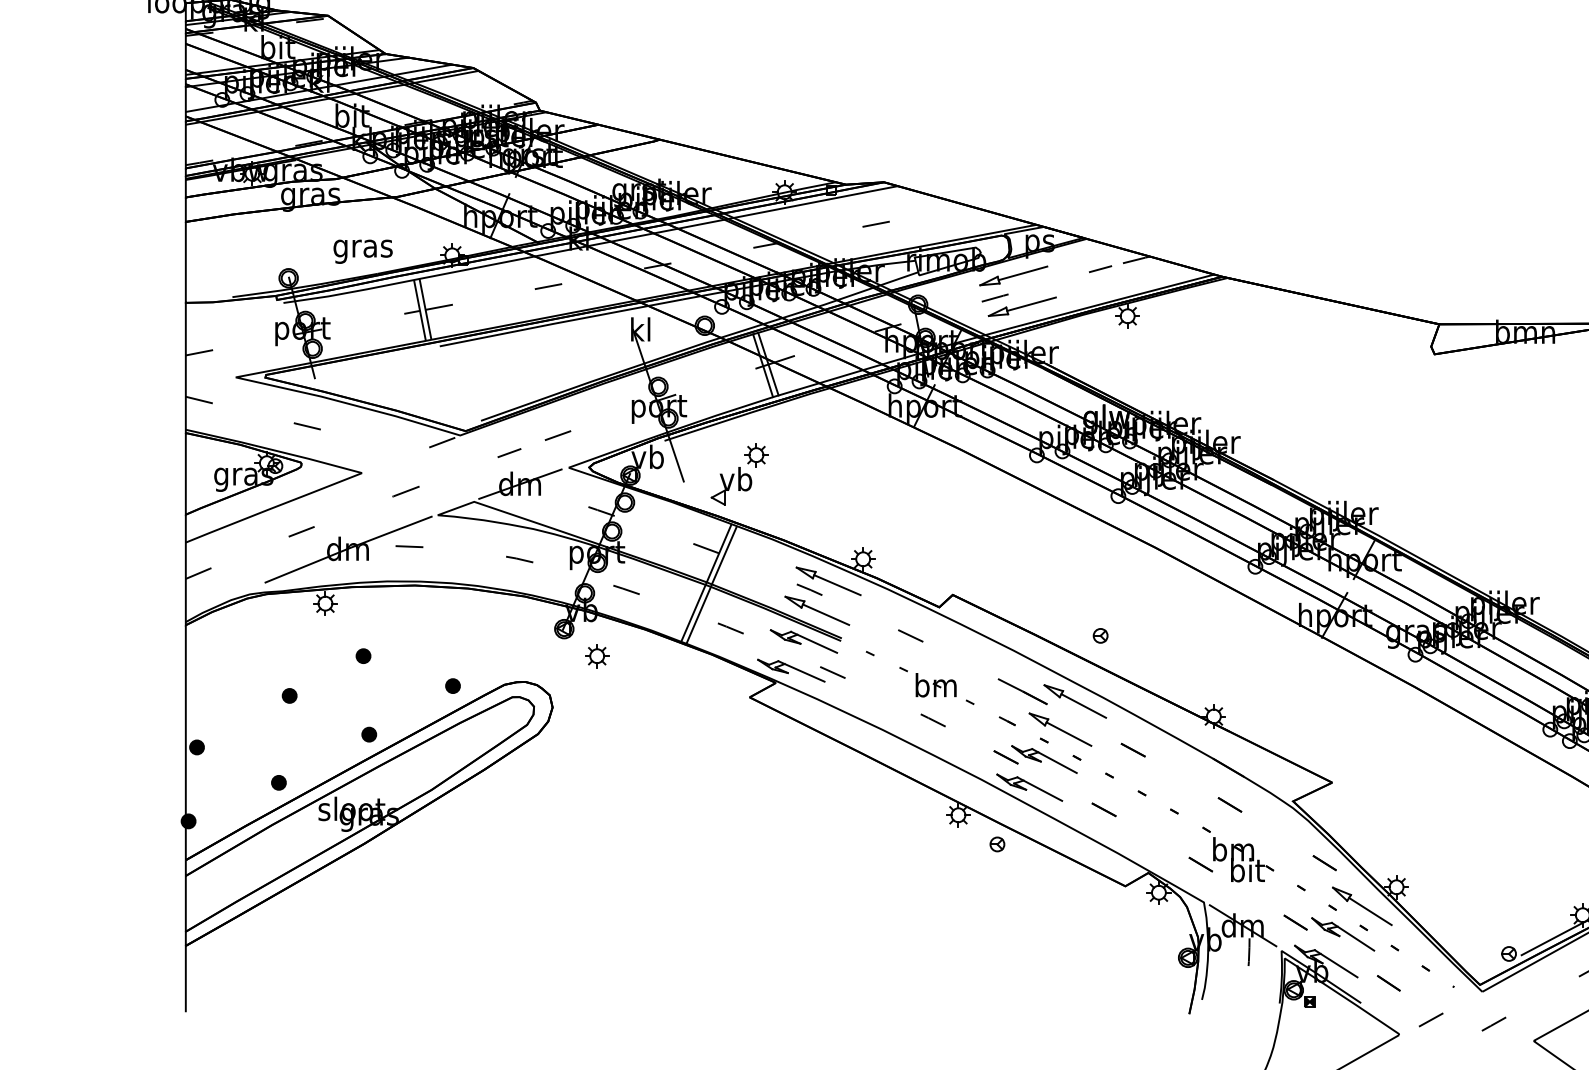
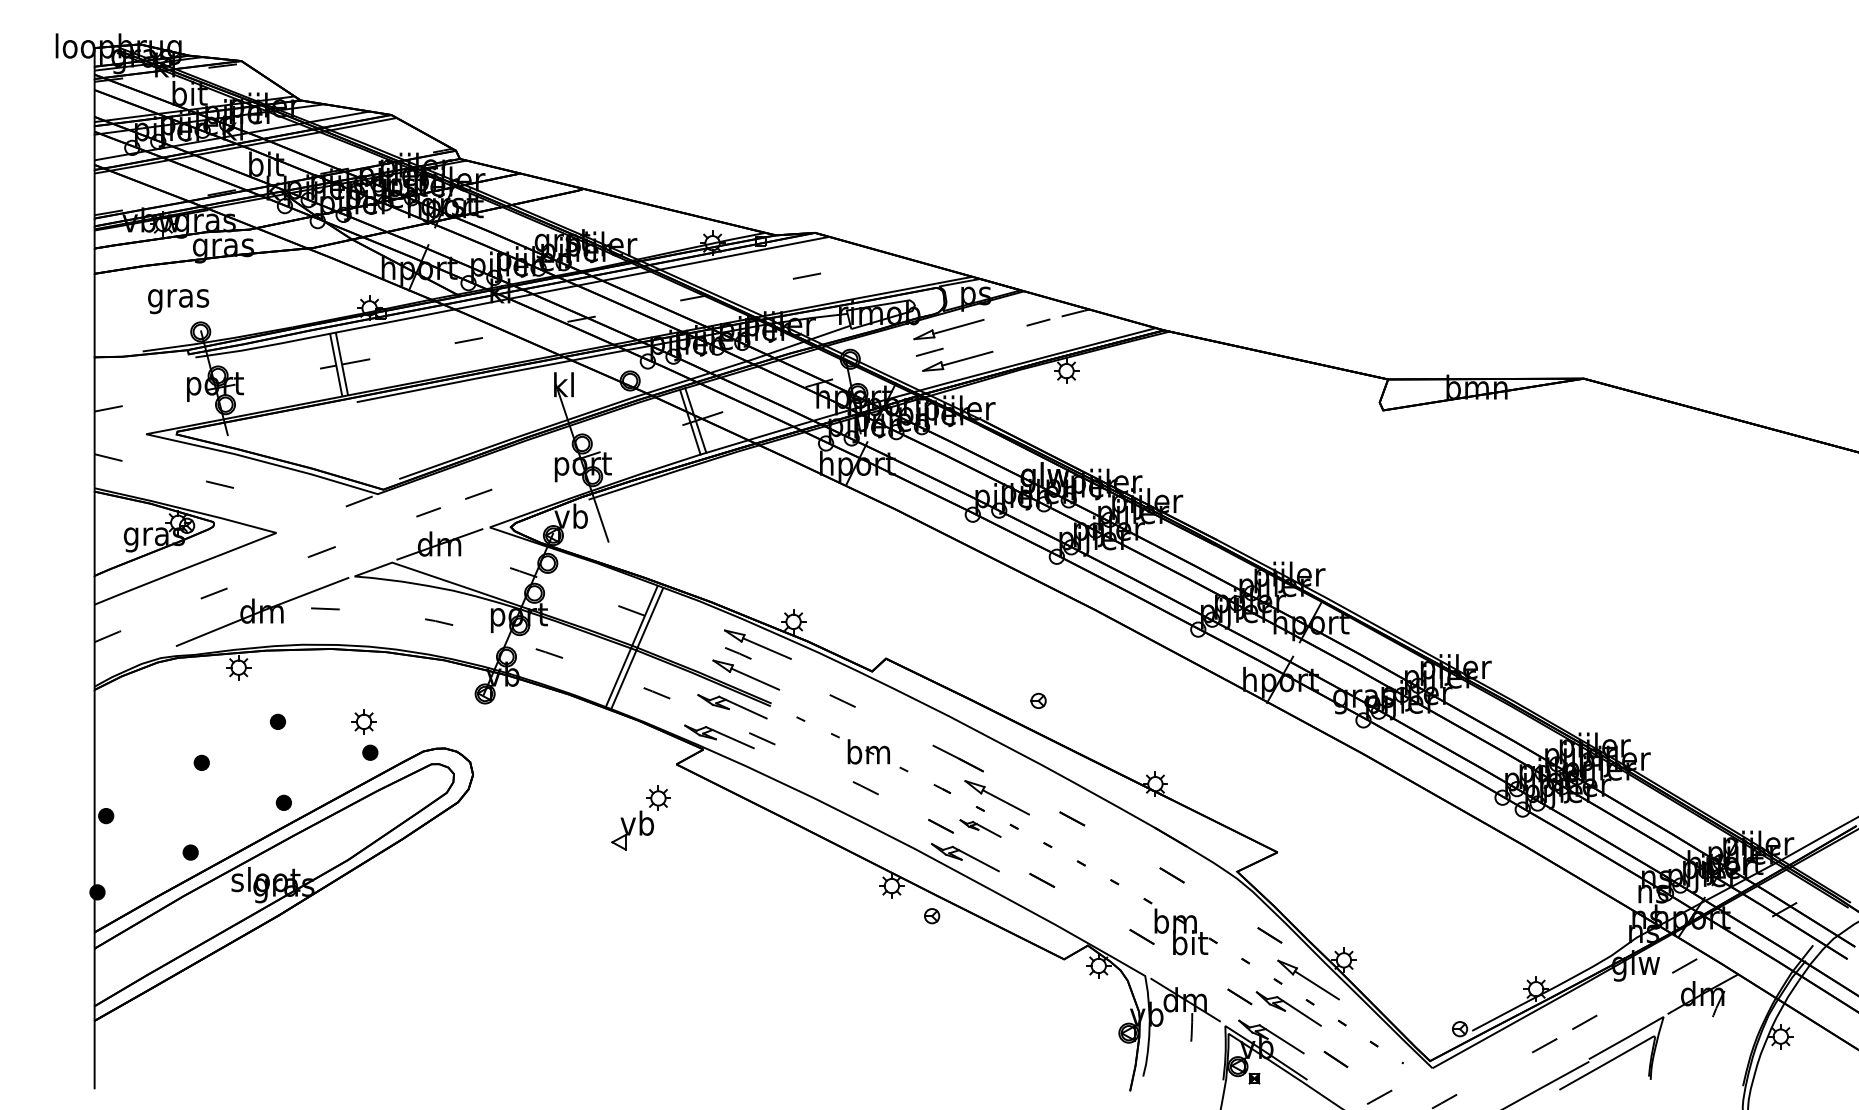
text: (363, 251) -> (178, 301), moved
part: (739, 473) -> (640, 817), moved
part: (596, 655) -> (363, 721), moved
part: (1075, 701) -> (1012, 768), removed
part: (1044, 759) -> (980, 828), size x0.6

